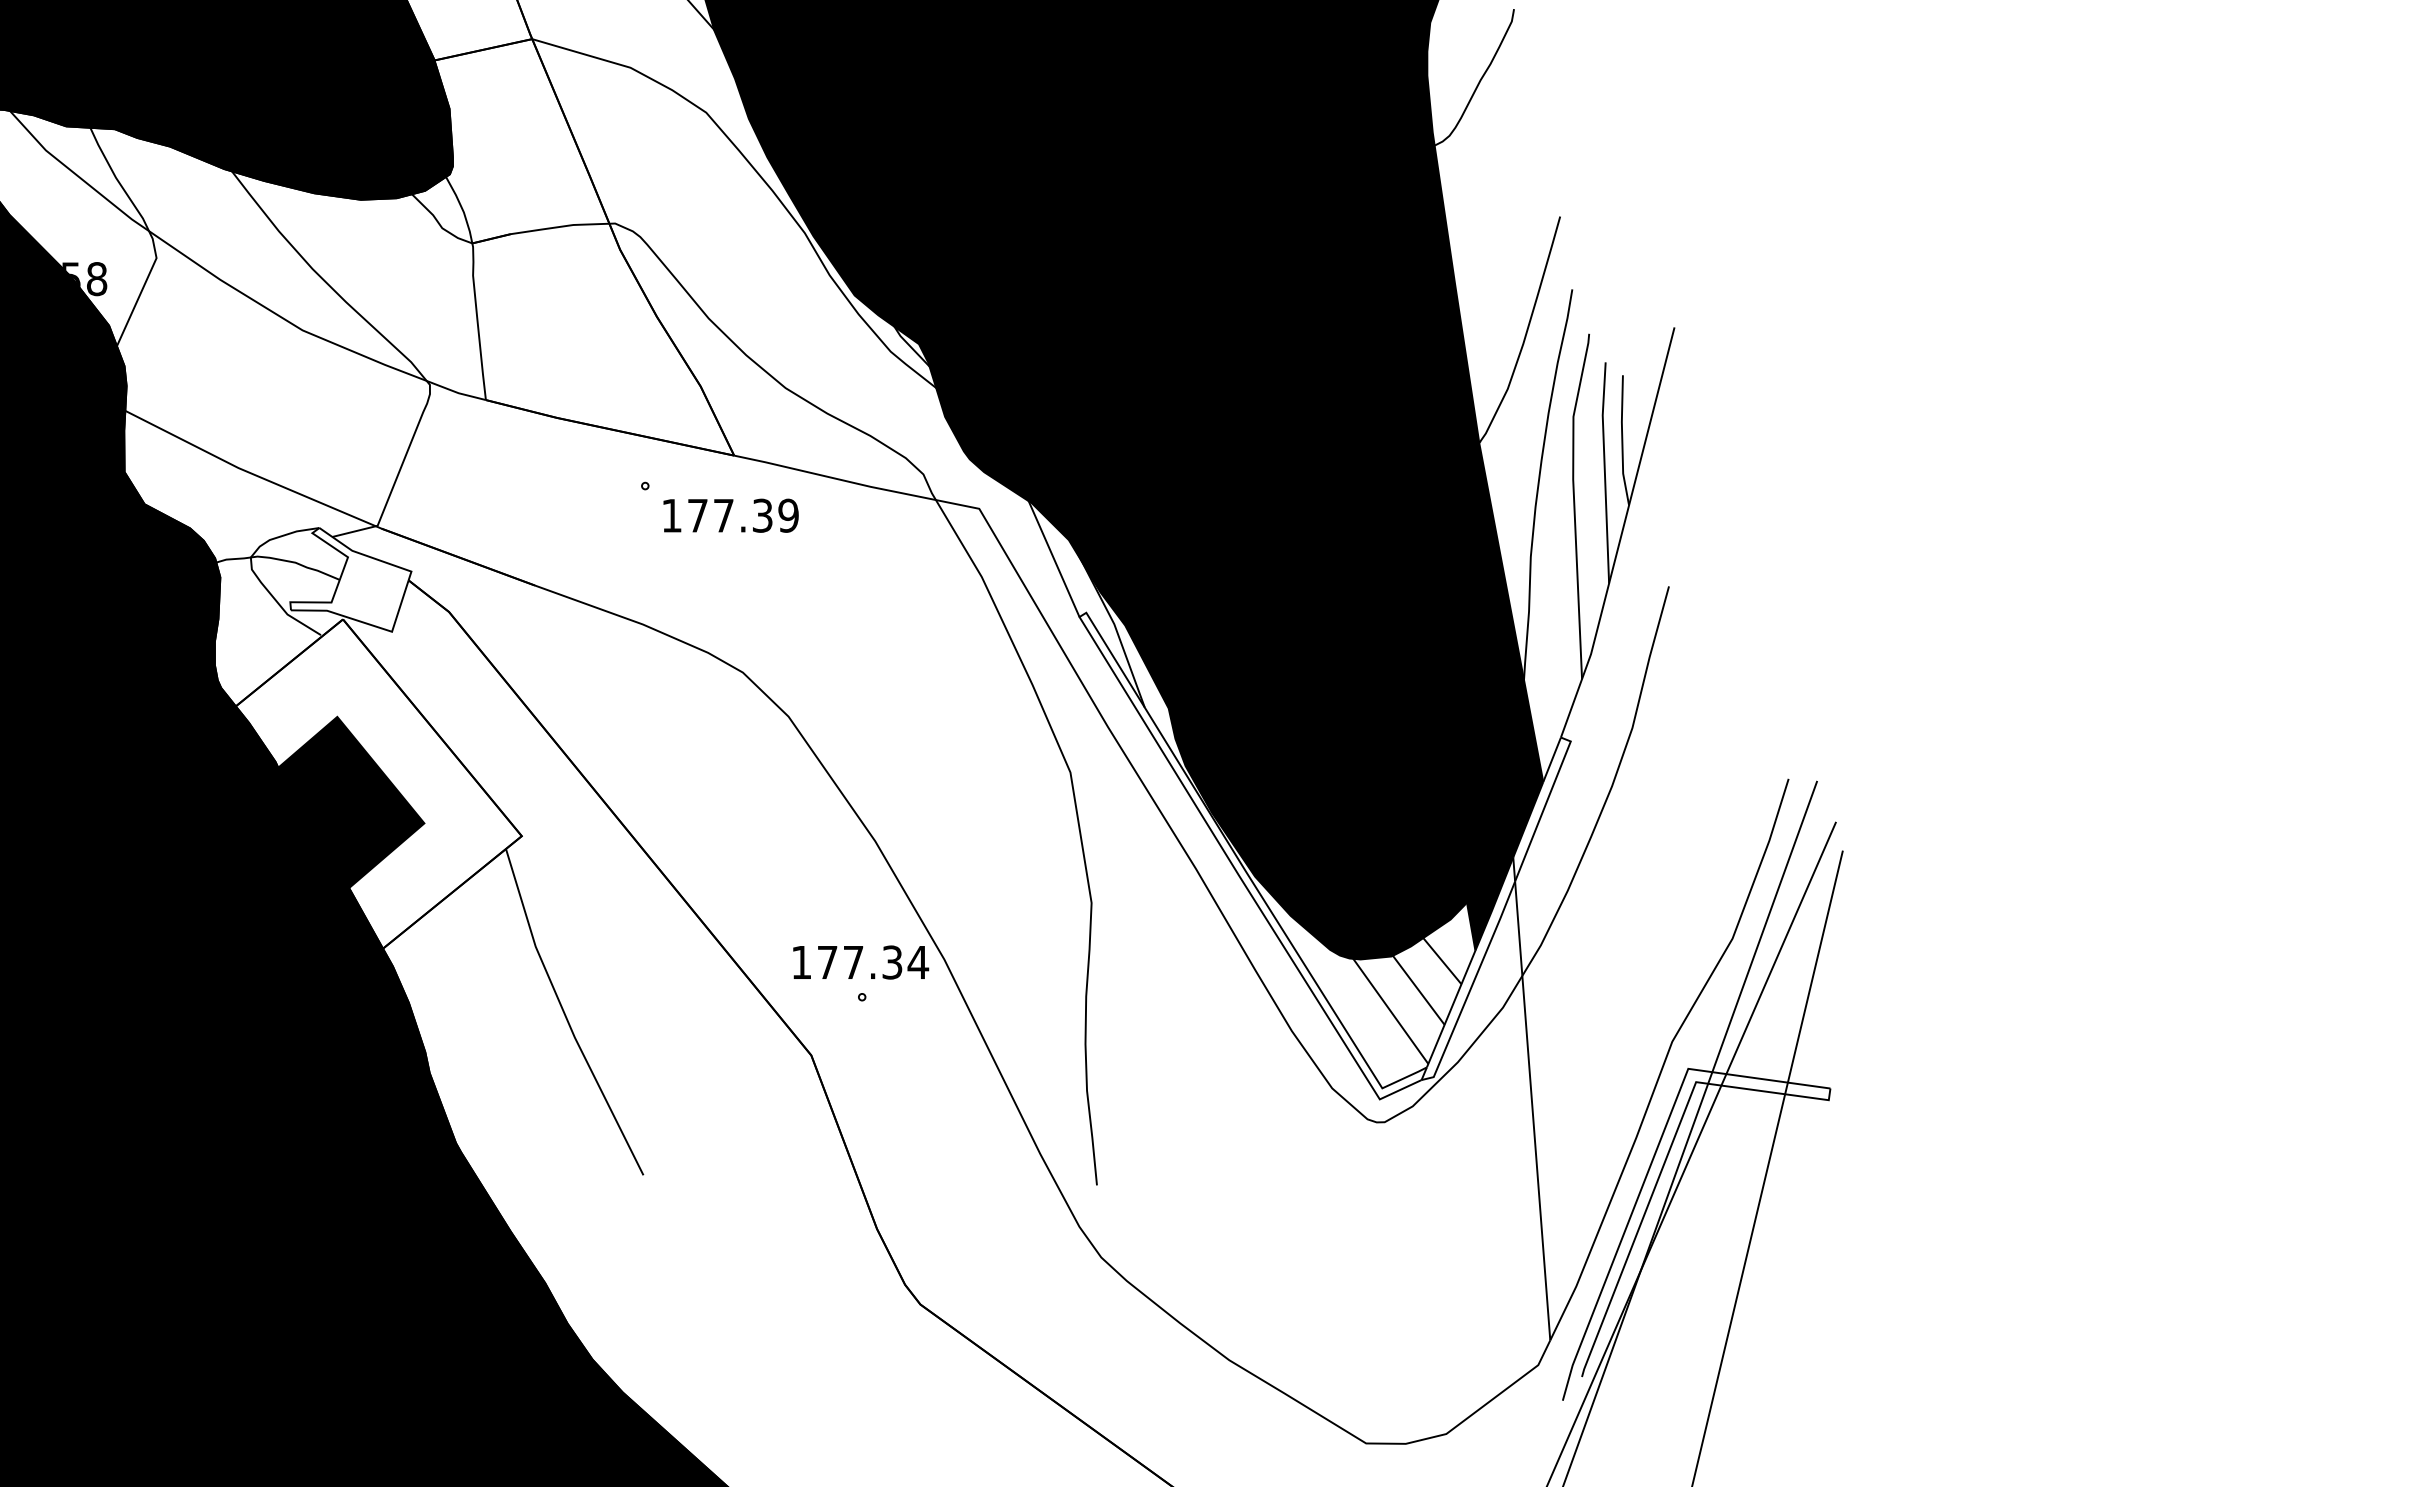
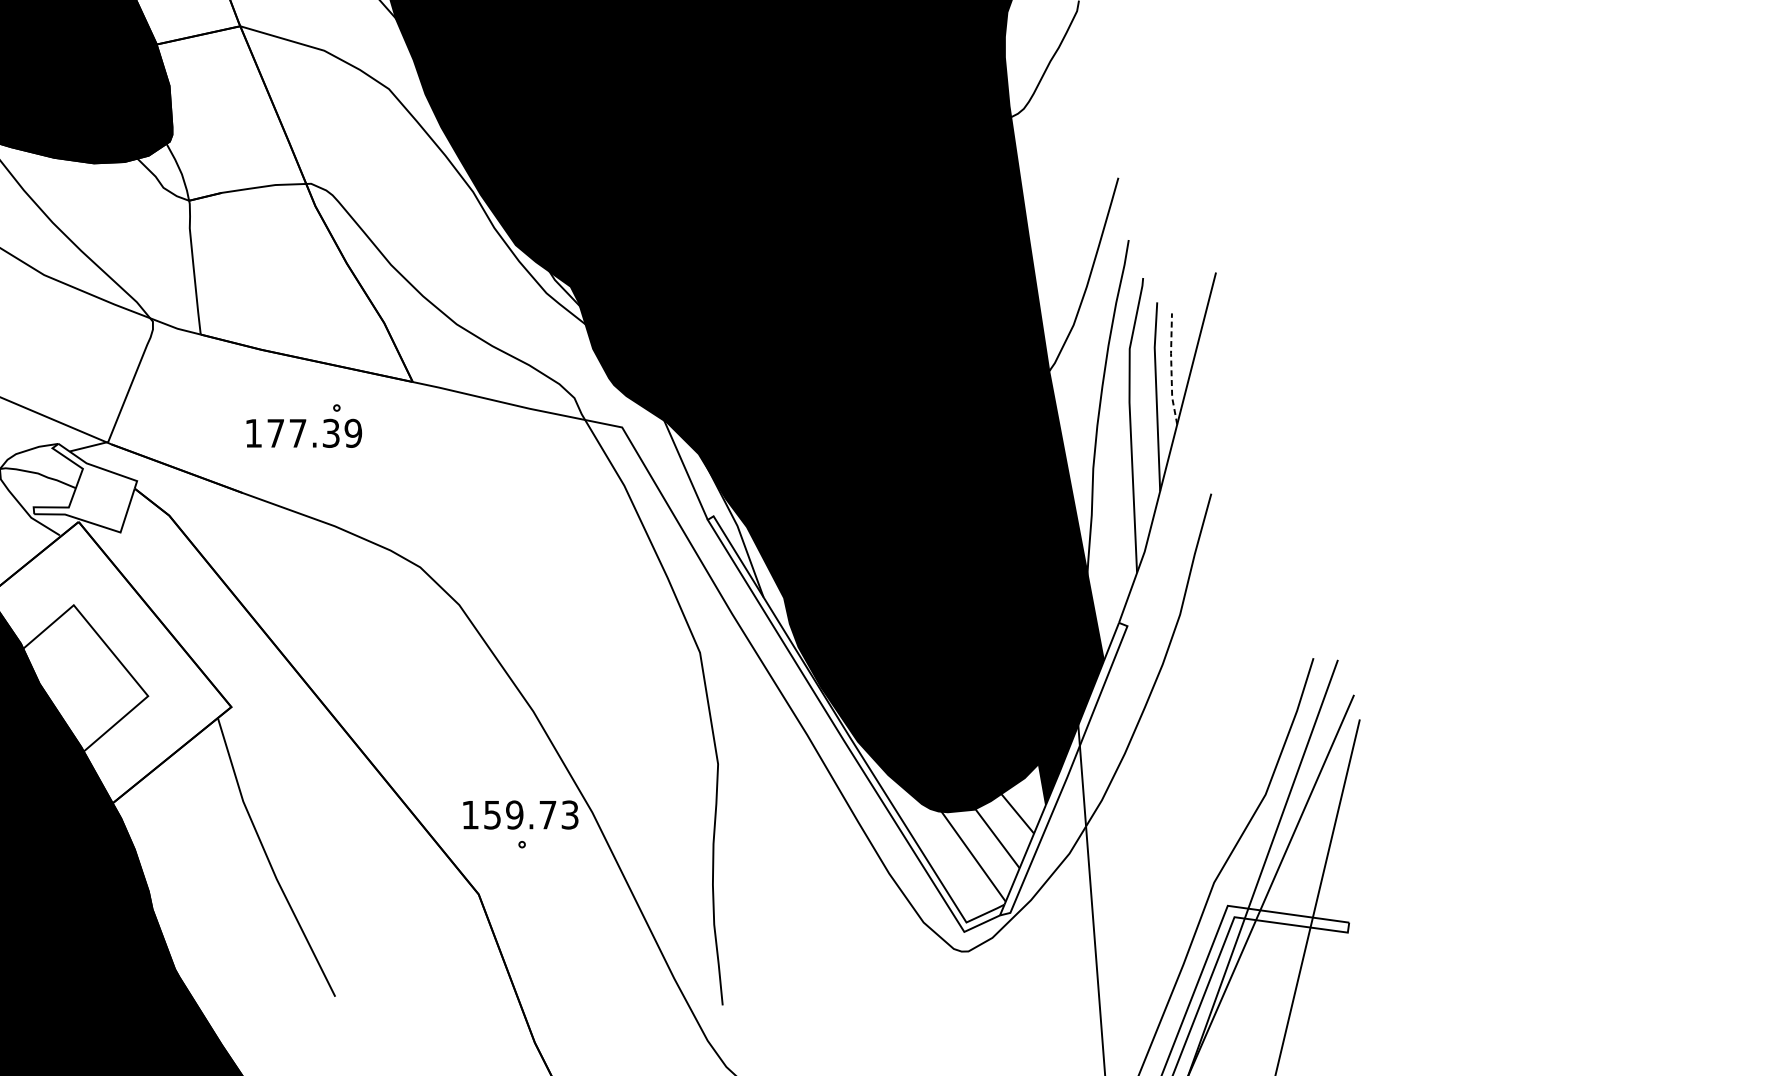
line: (1622, 440) -> (1171, 369), solid -> dashed
text: (730, 515) -> (303, 433), moved
fill: (341, 803) -> (77, 679), removed
text: (873, 962) -> (531, 815), 177.34 -> 159.73

